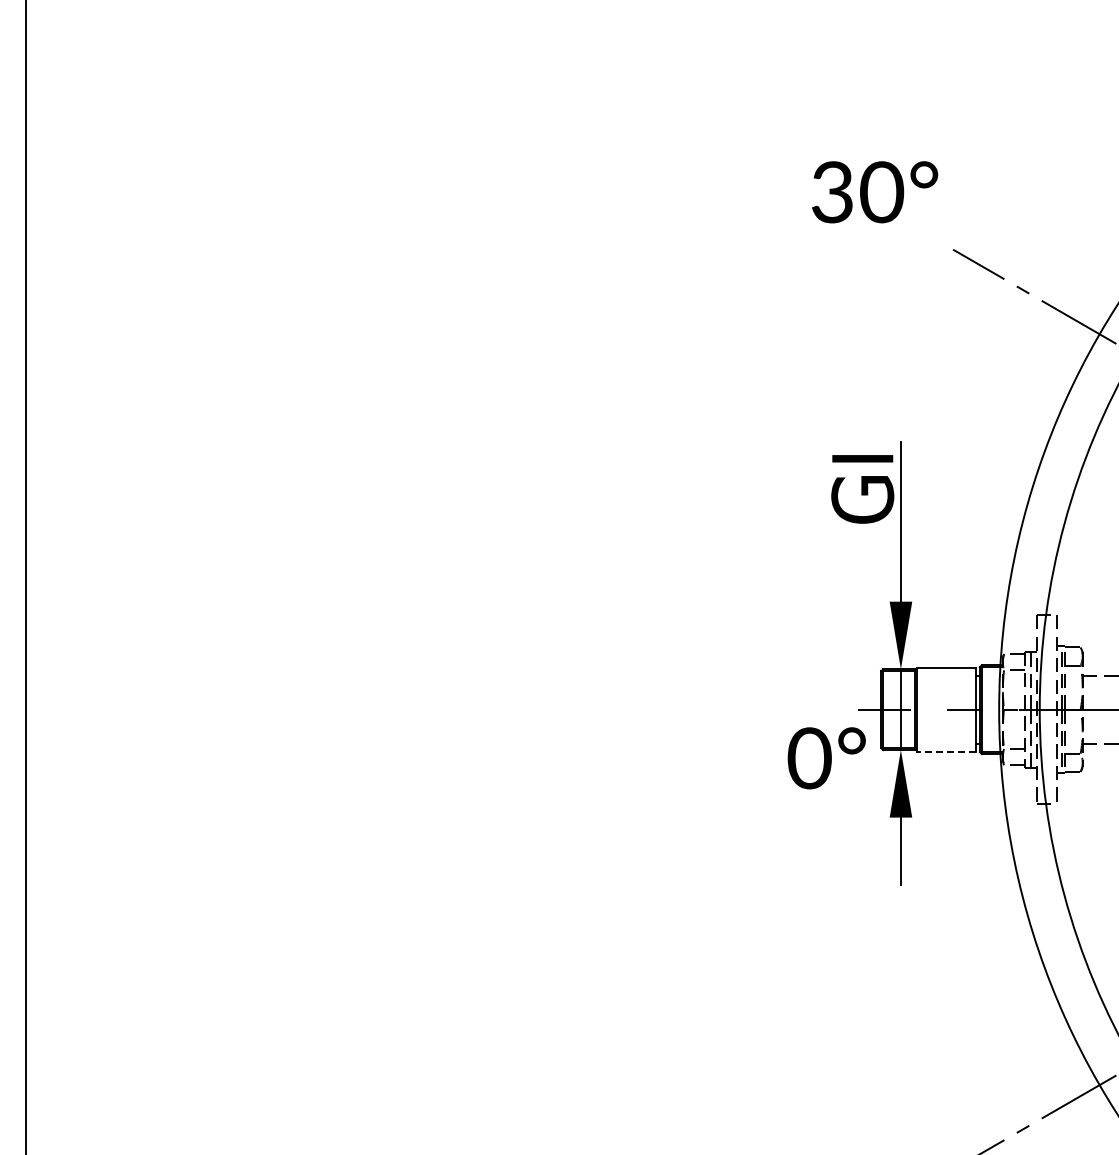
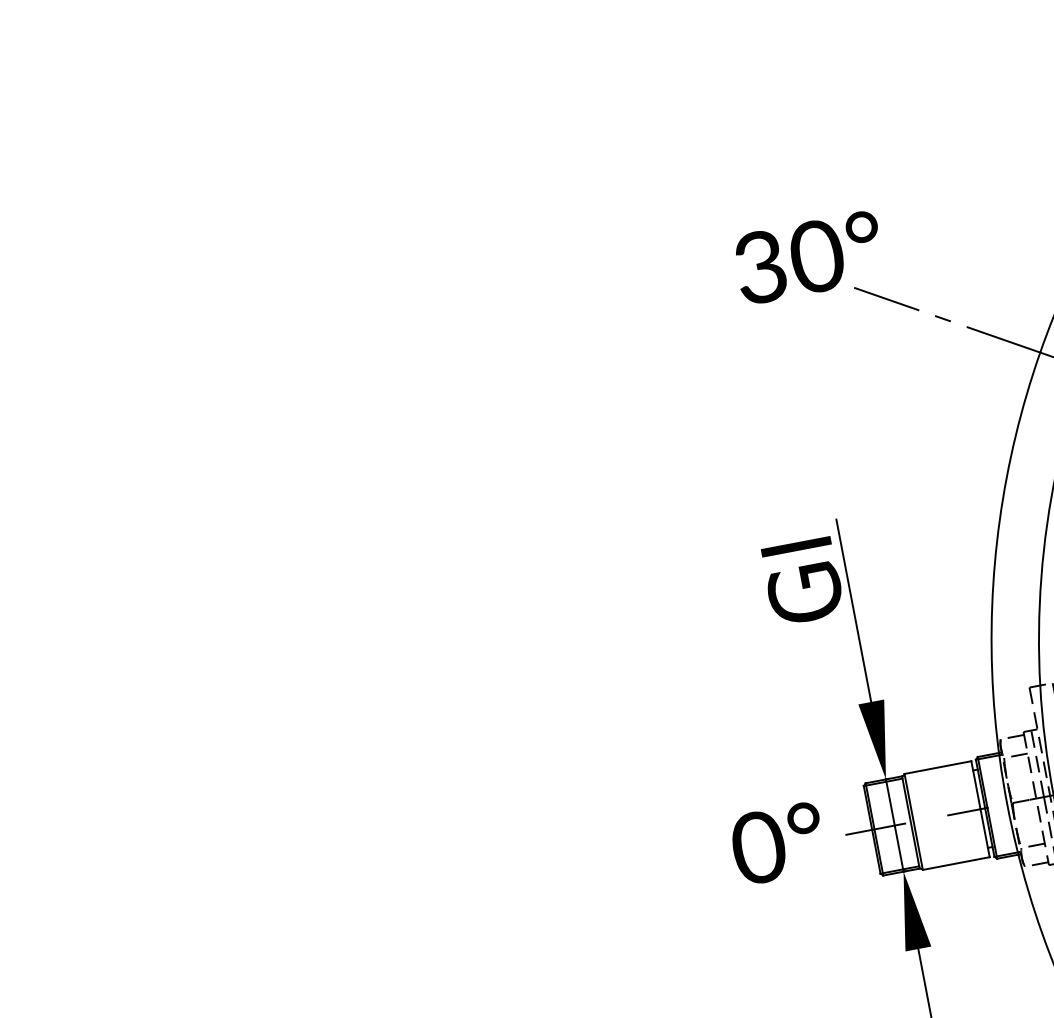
text: (875, 192) -> (809, 258), moved
line: (946, 751) -> (956, 863), dashed -> solid
text: (826, 758) -> (778, 844), moved

